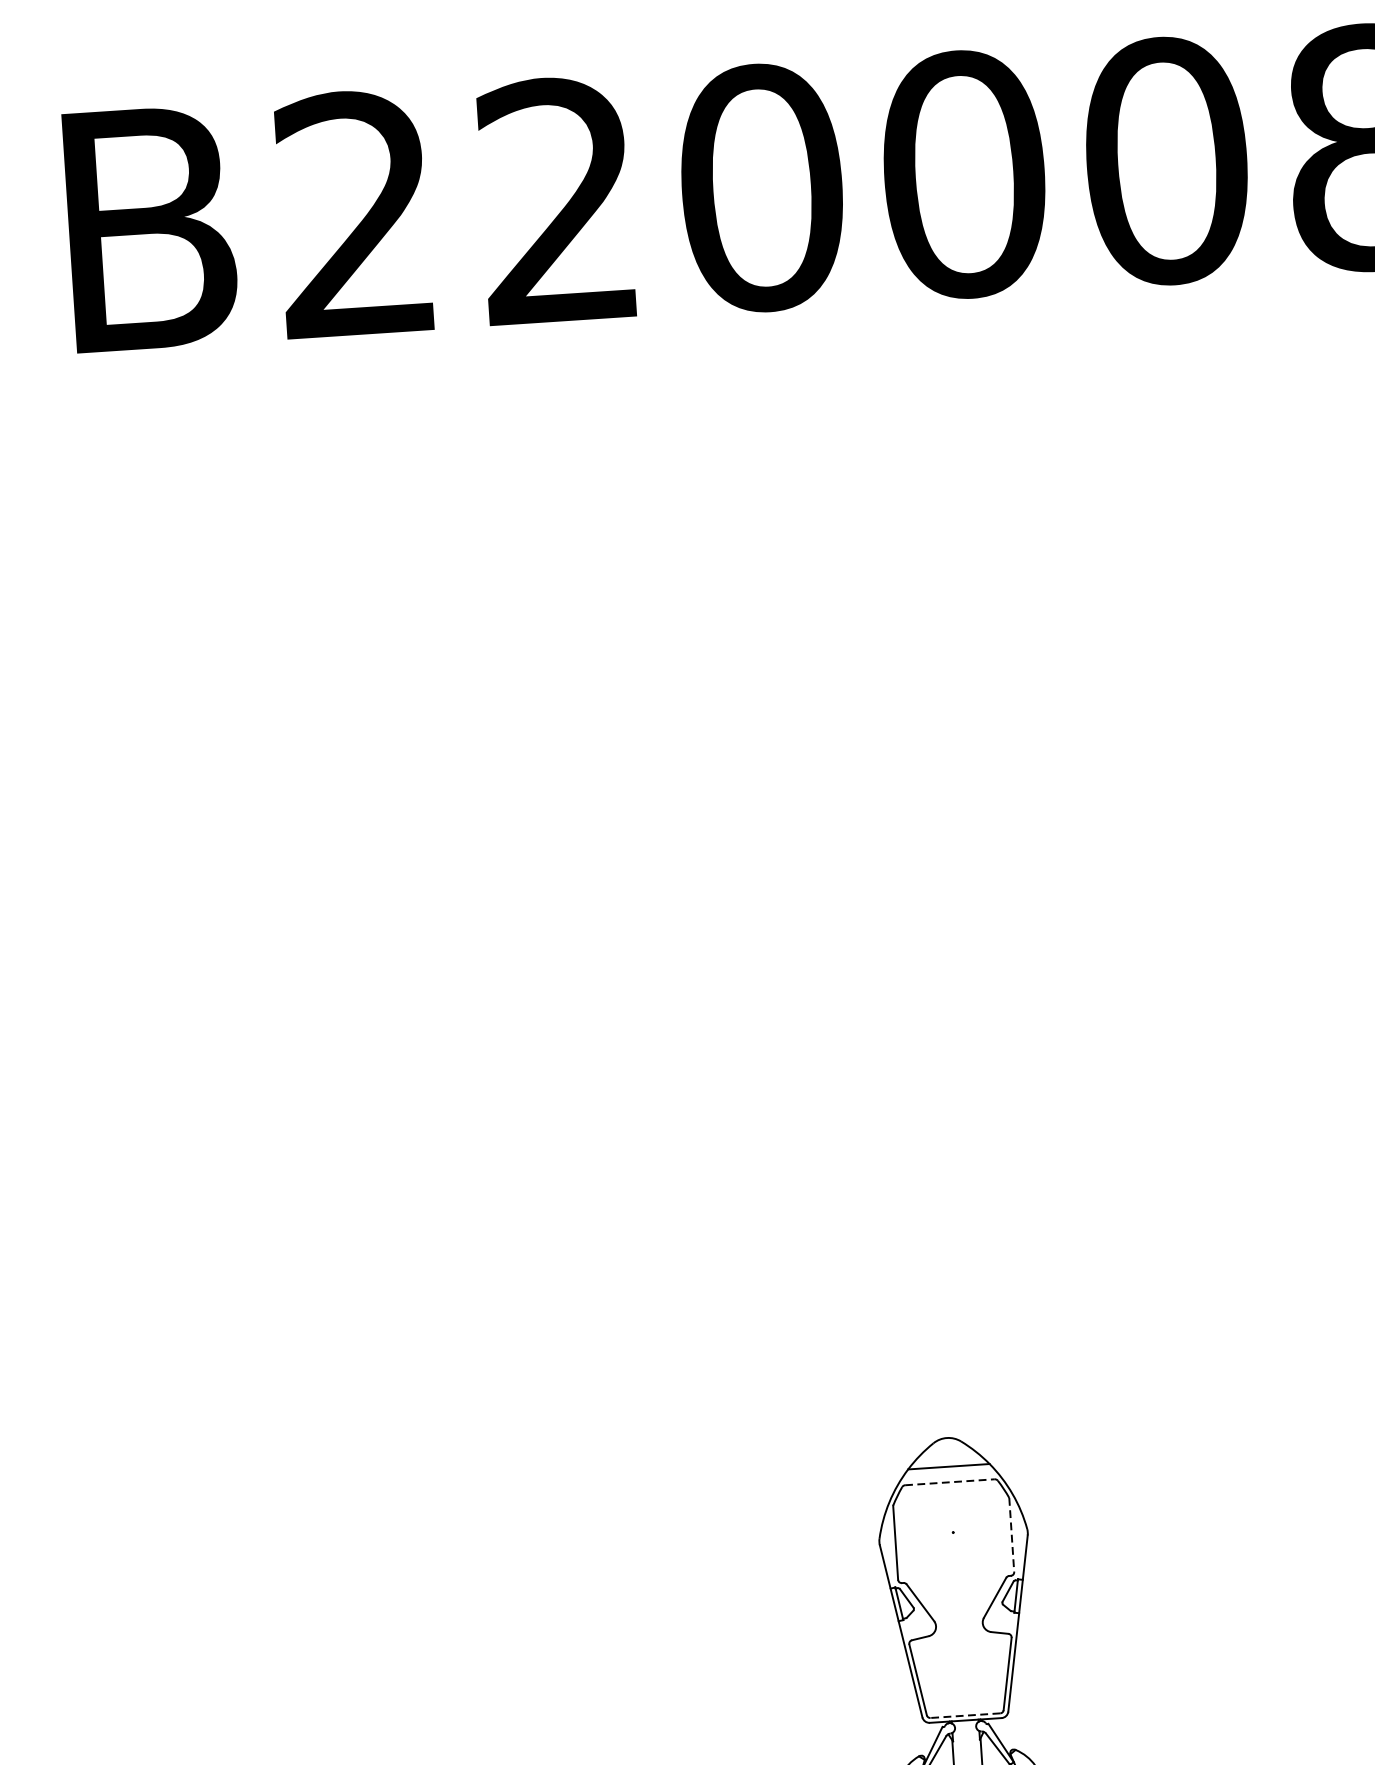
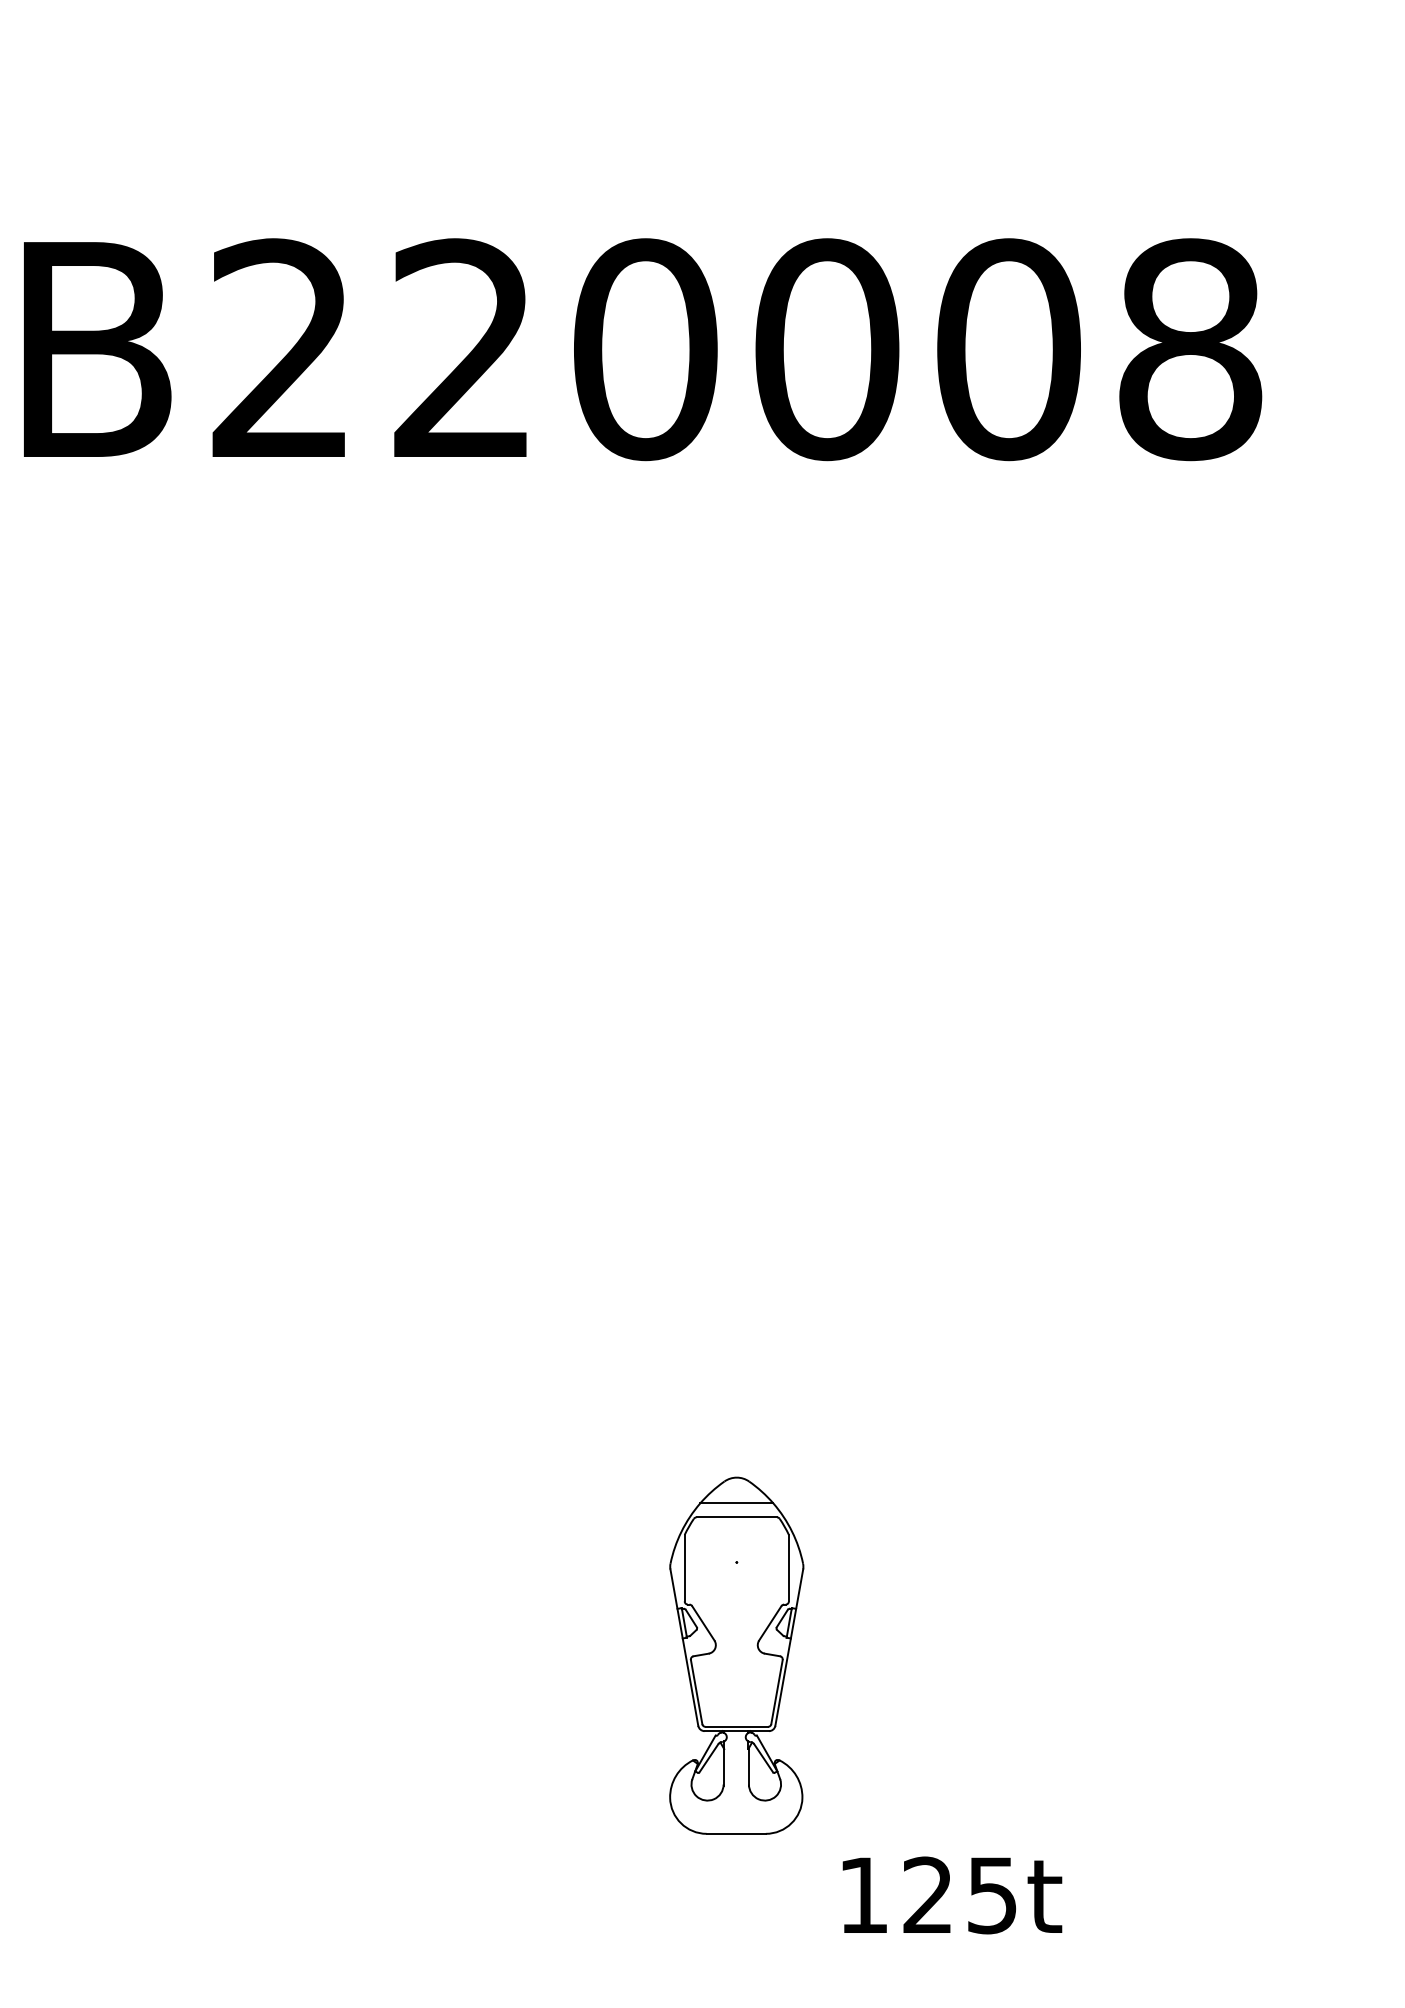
line: (950, 1482) -> (737, 1517), dashed -> solid
line: (1011, 1535) -> (788, 1568), dashed -> solid
line: (965, 1715) -> (736, 1726), dashed -> solid

